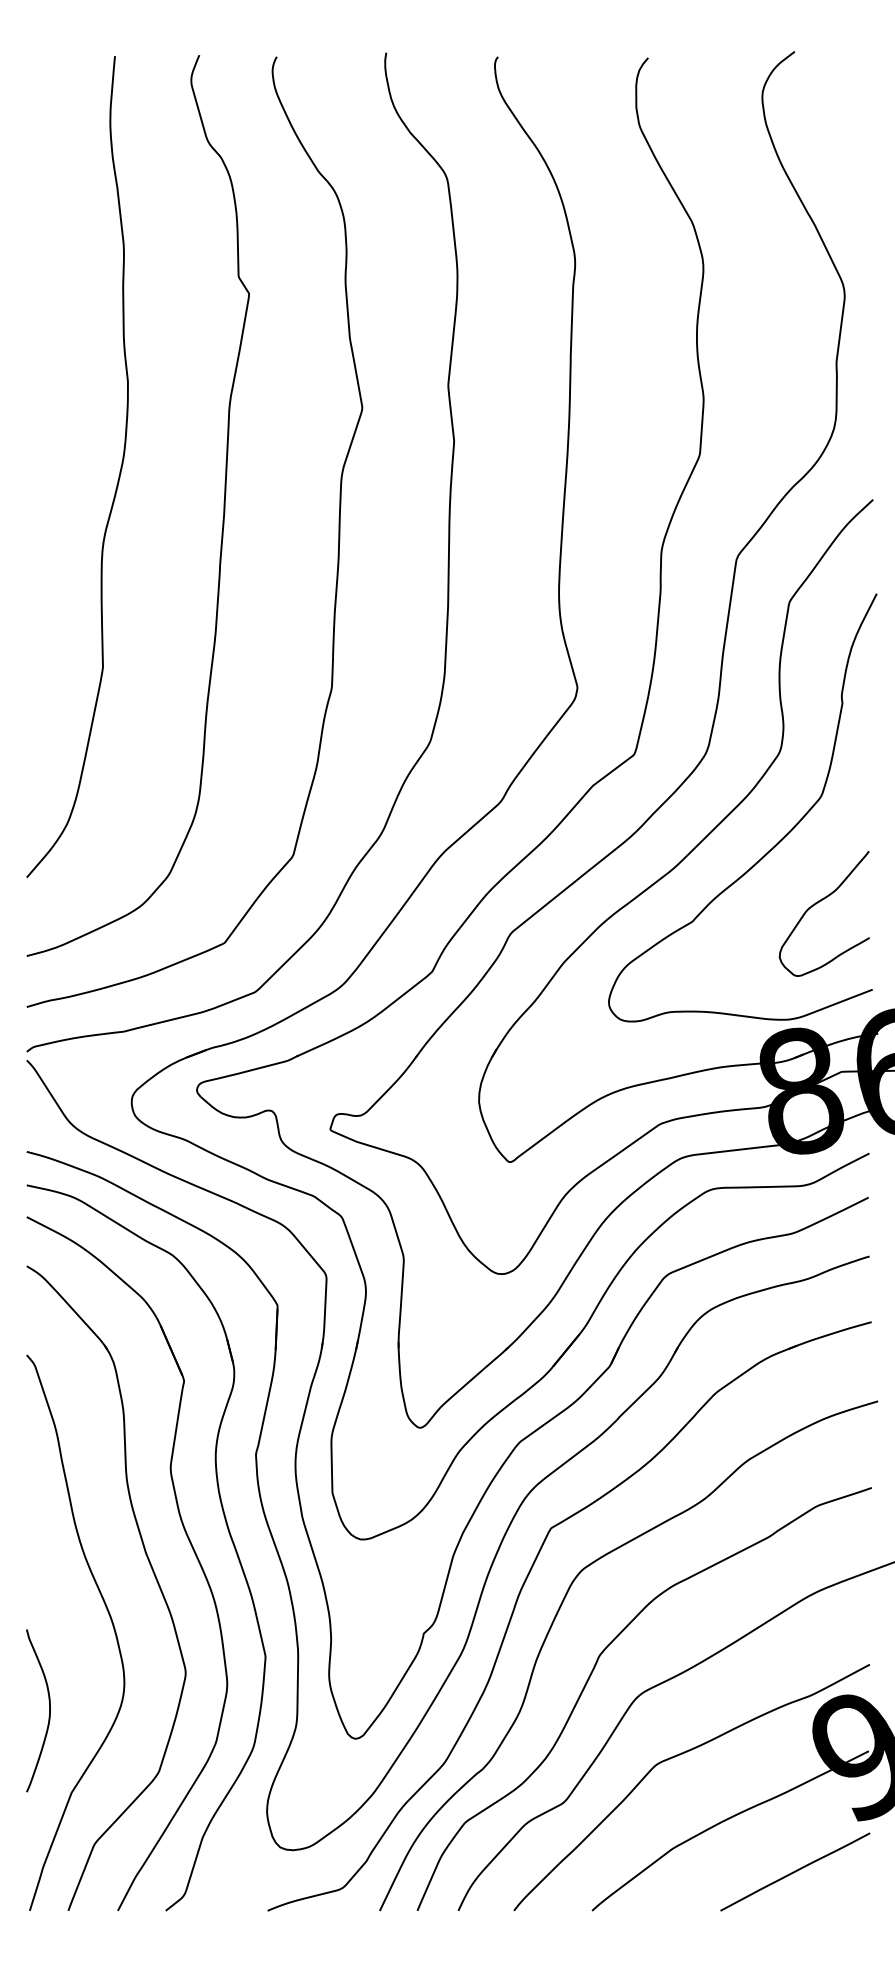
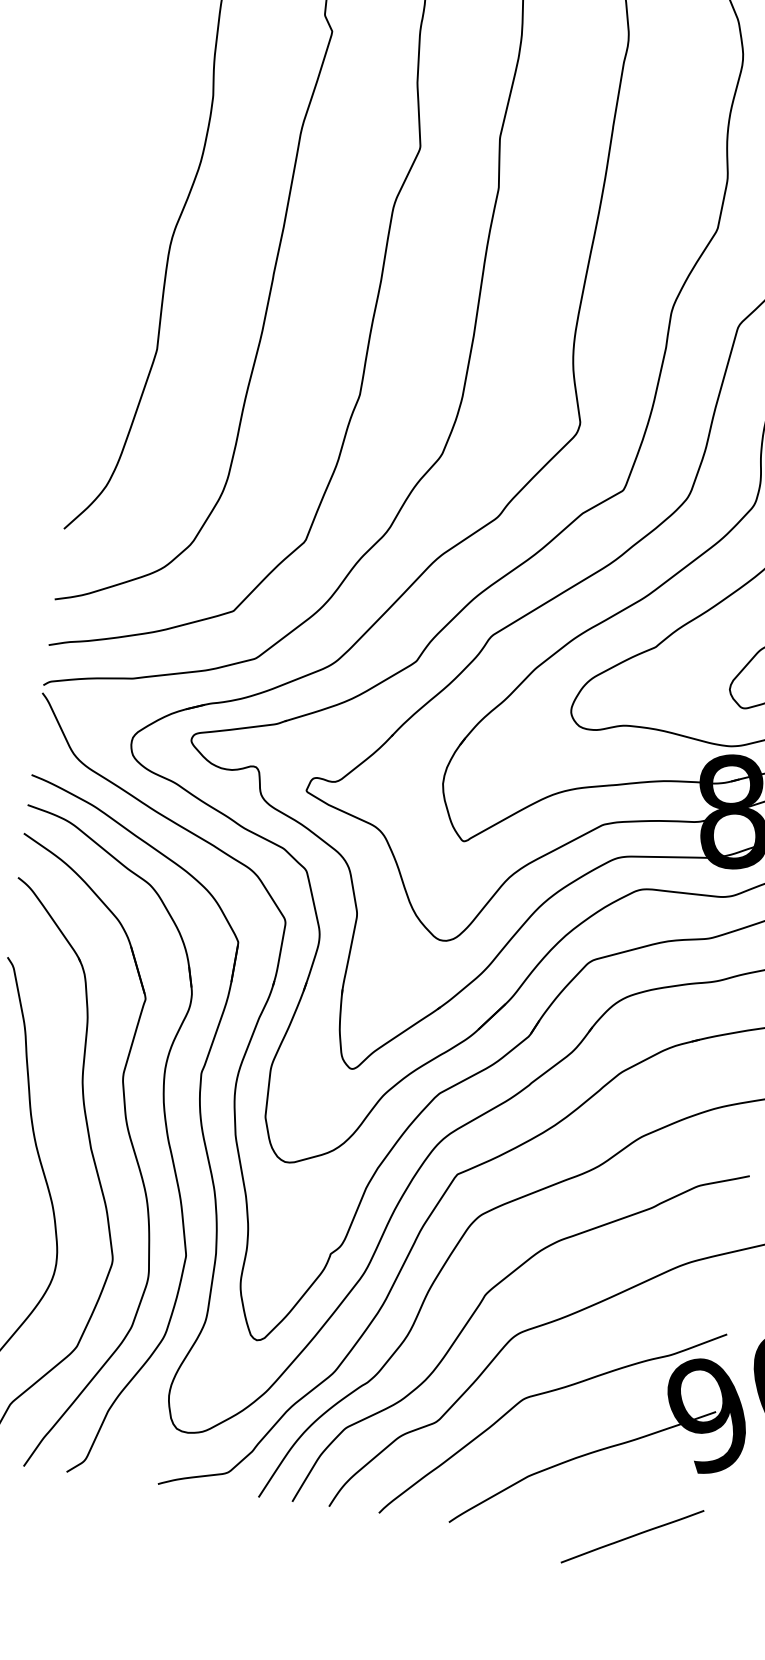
line: (795, 1871) -> (632, 1536), moved

